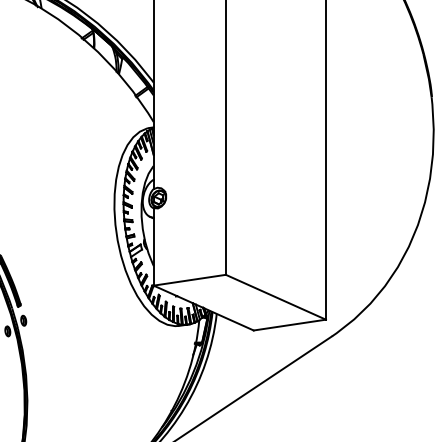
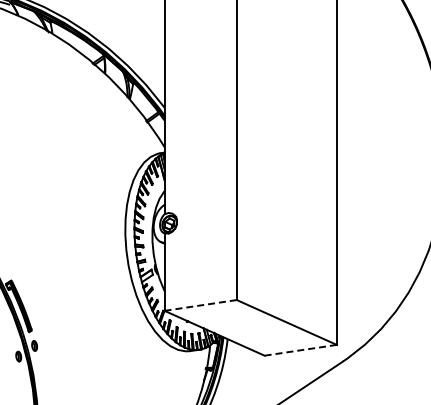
line: (189, 280) -> (200, 305), solid -> dashed
line: (289, 325) -> (300, 350), solid -> dashed

